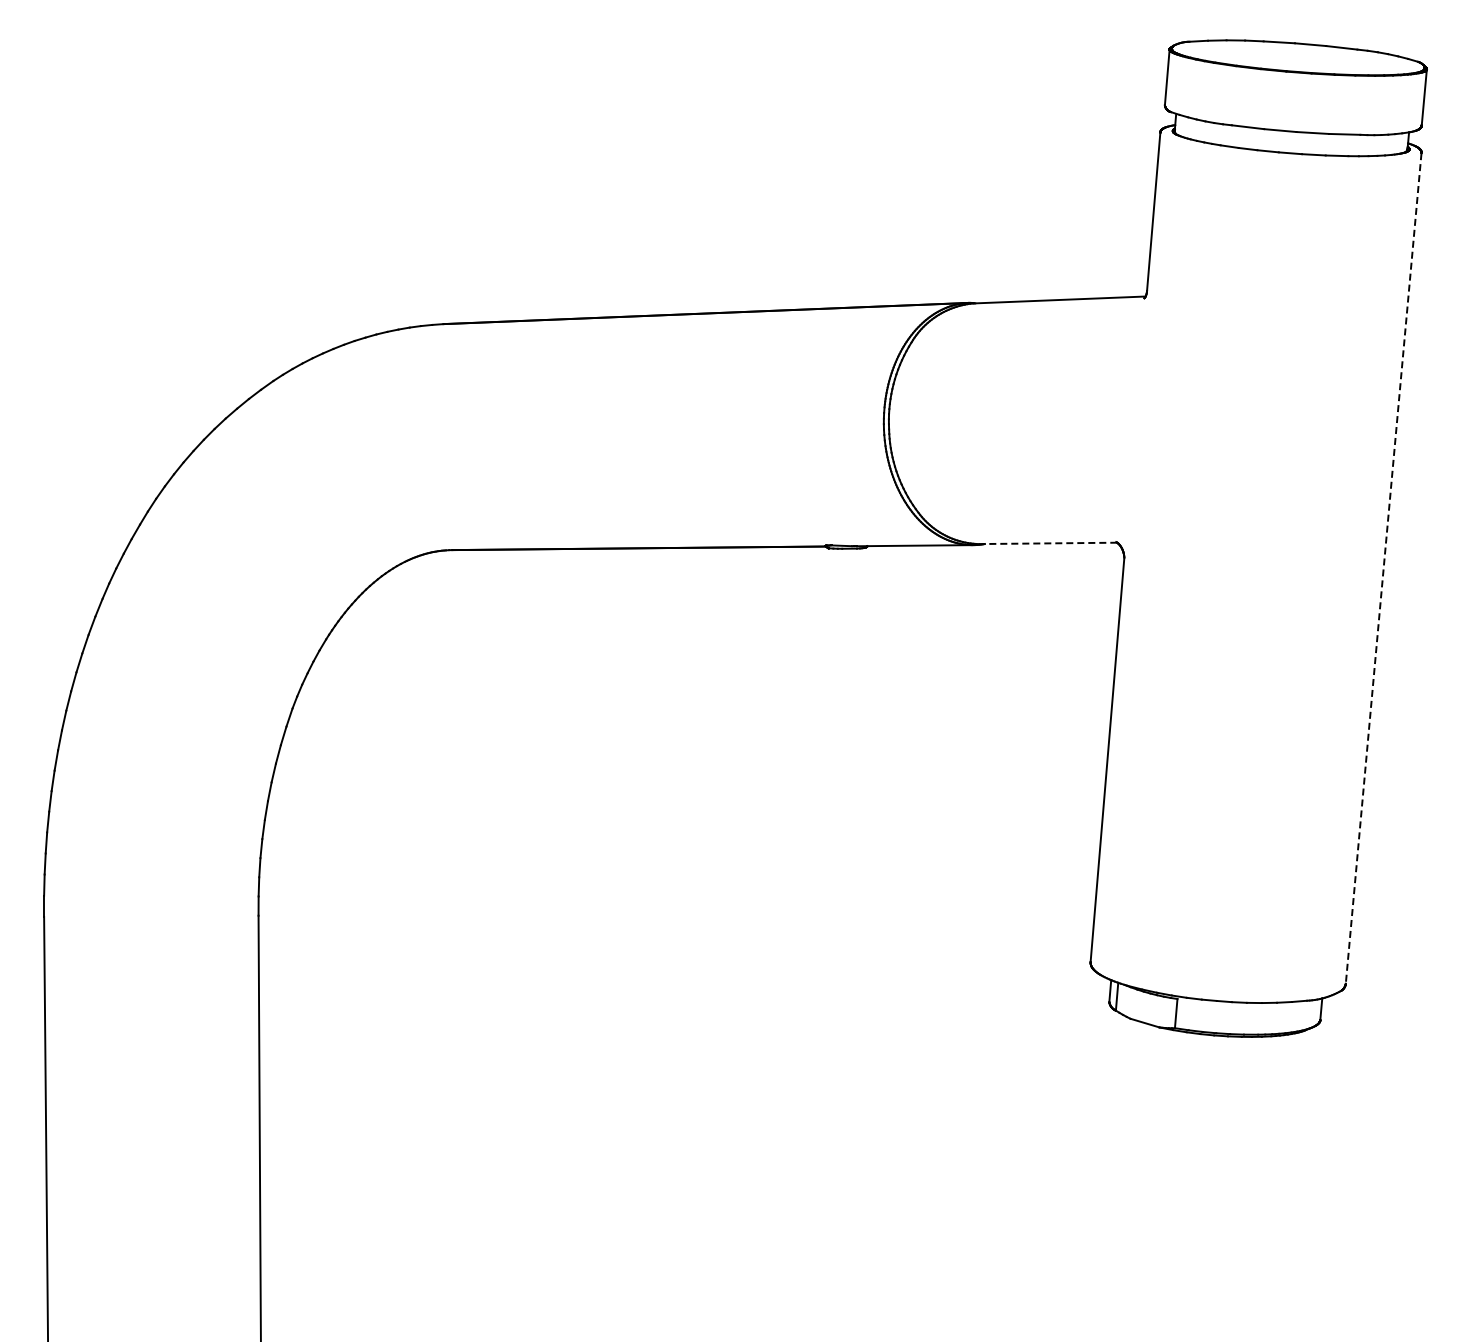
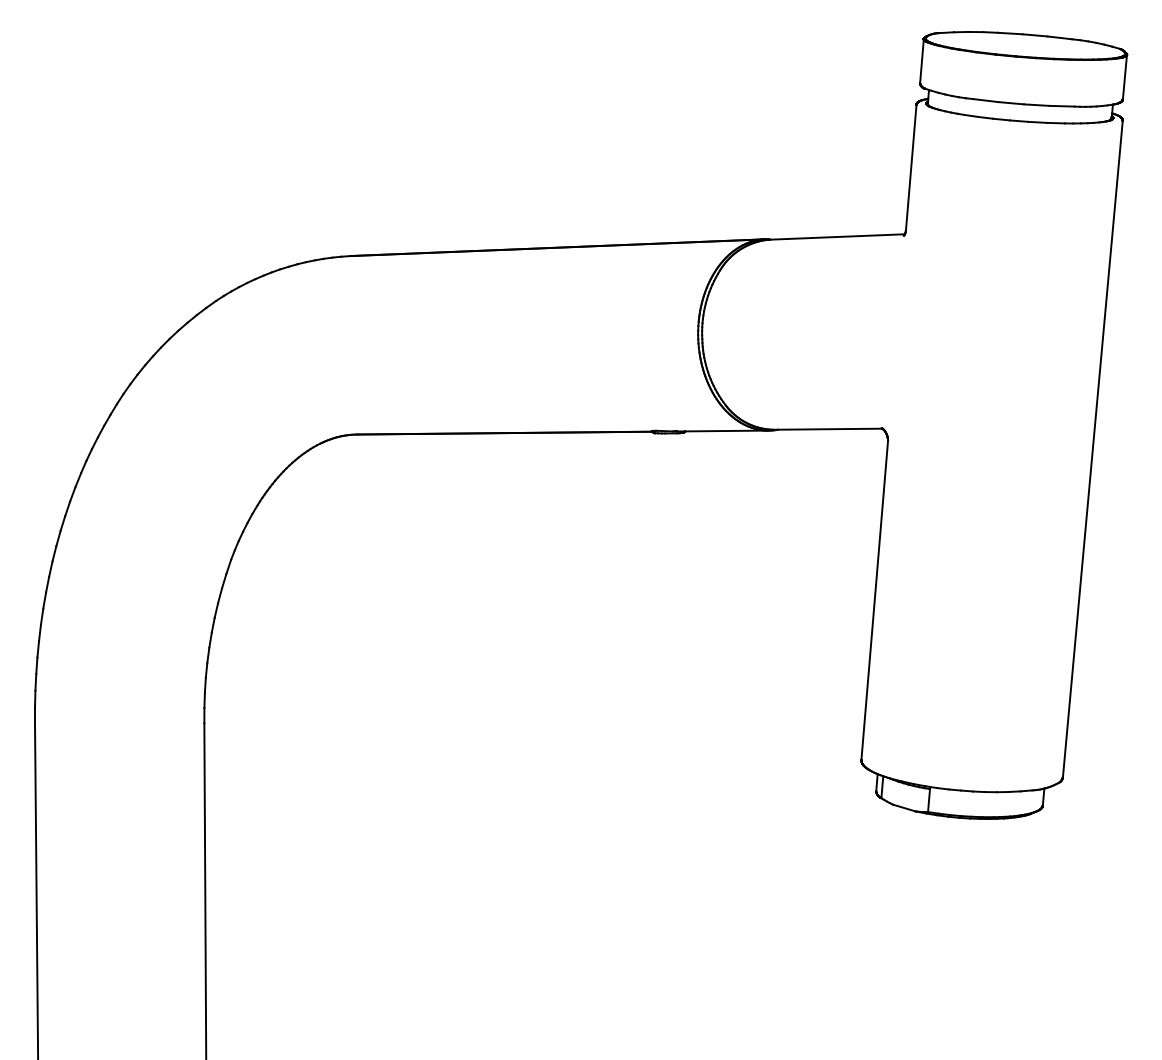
line: (1047, 543) -> (827, 429), dashed -> solid
line: (1383, 568) -> (1092, 449), dashed -> solid

